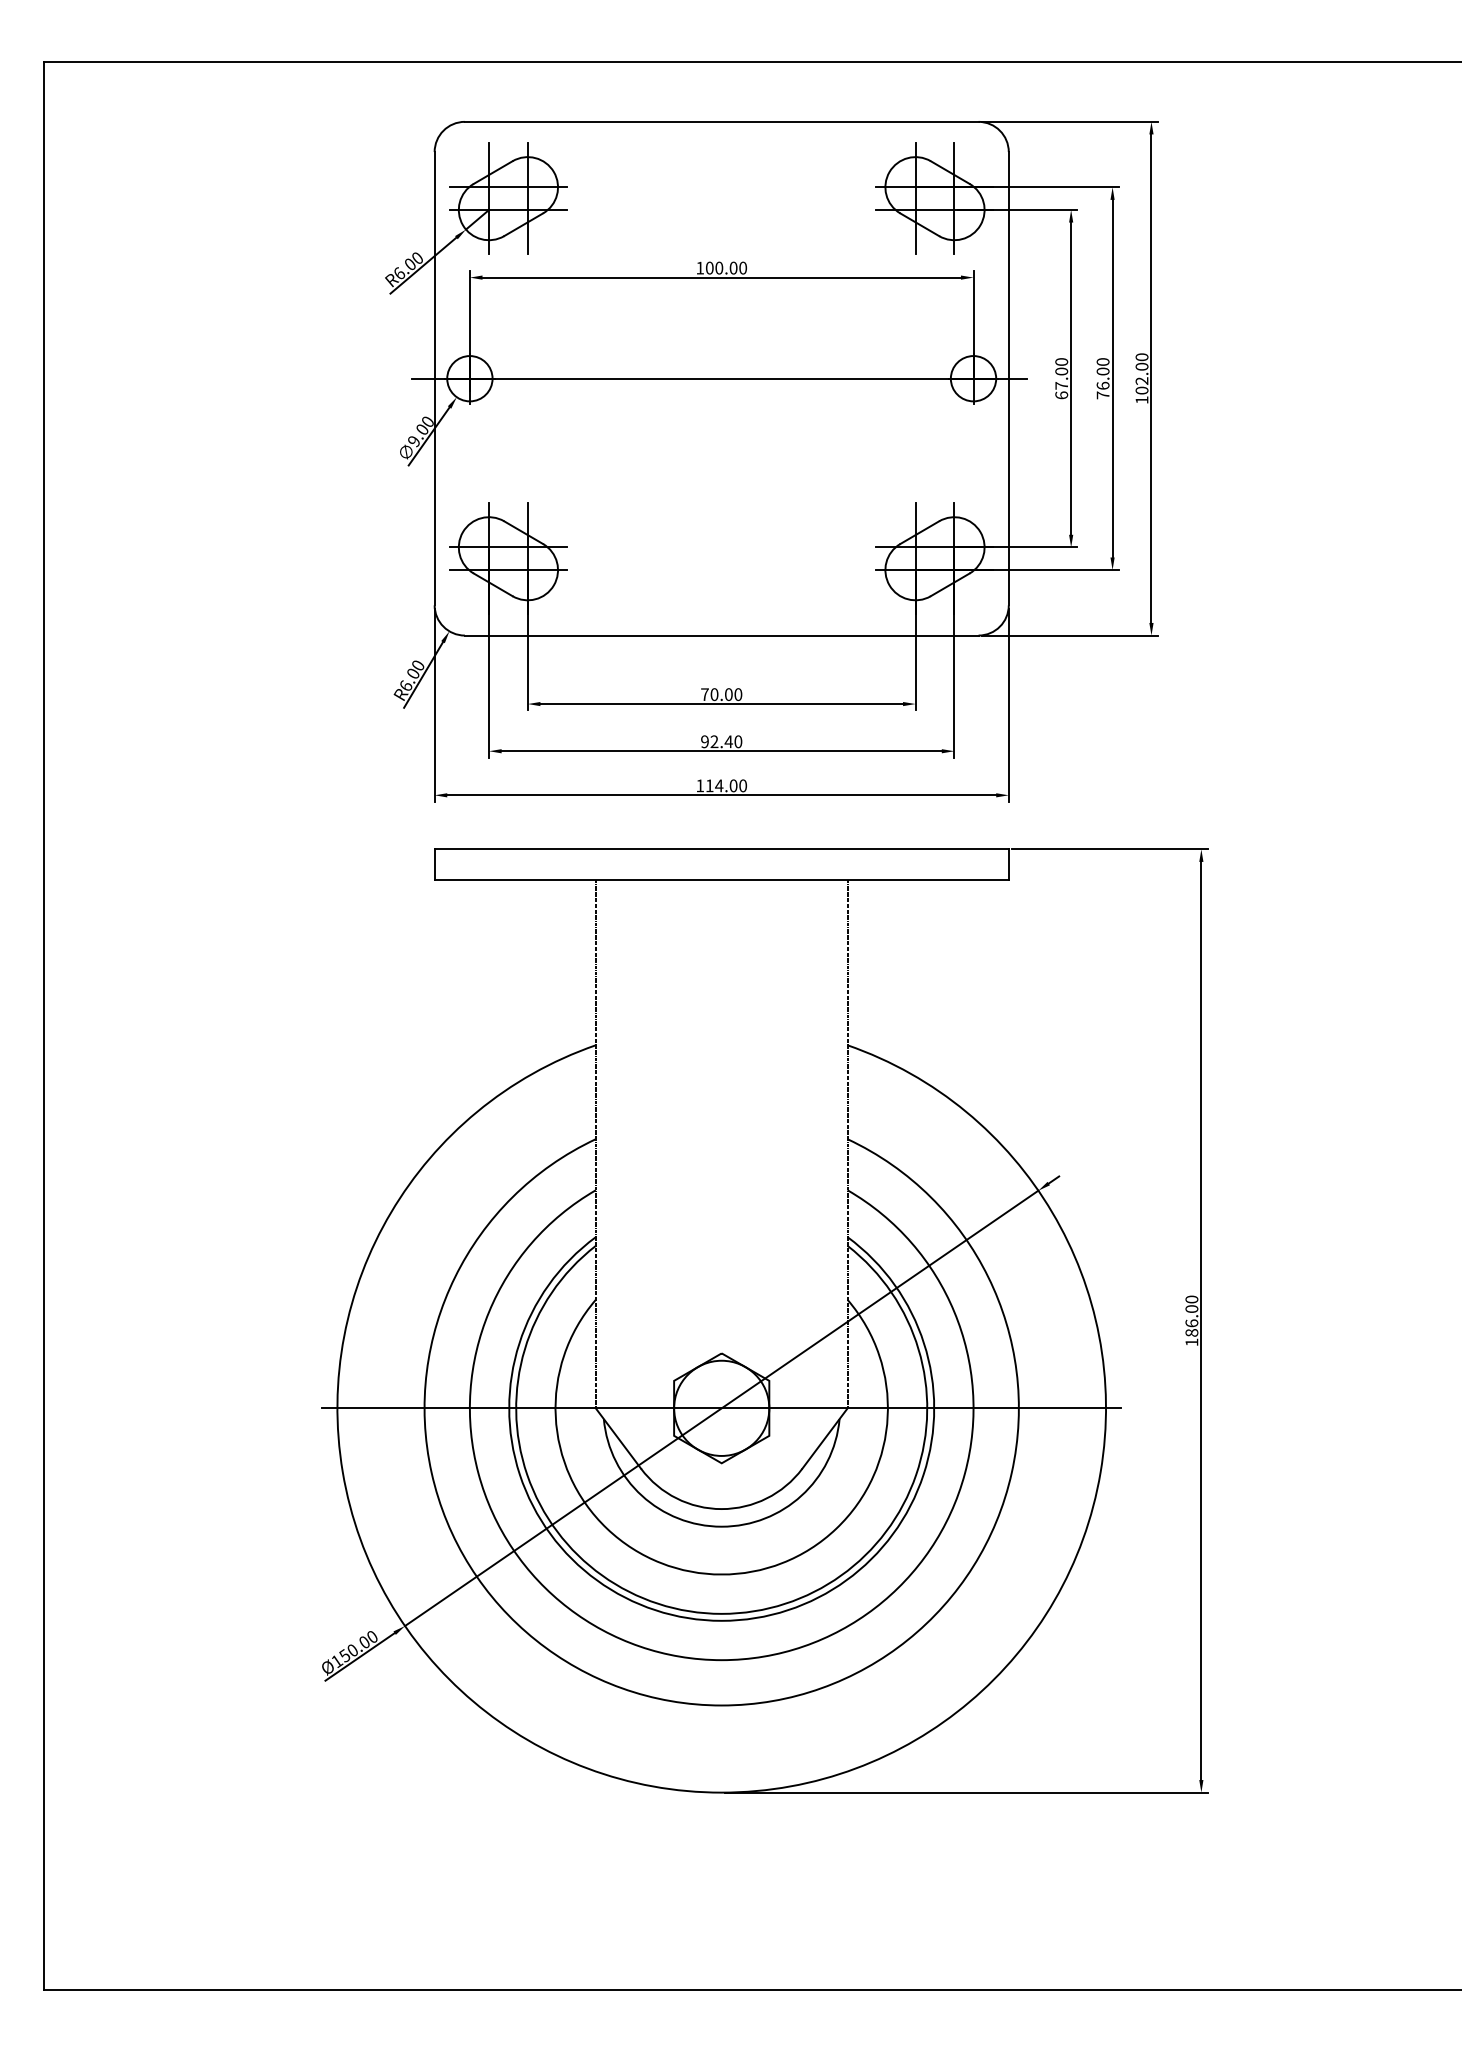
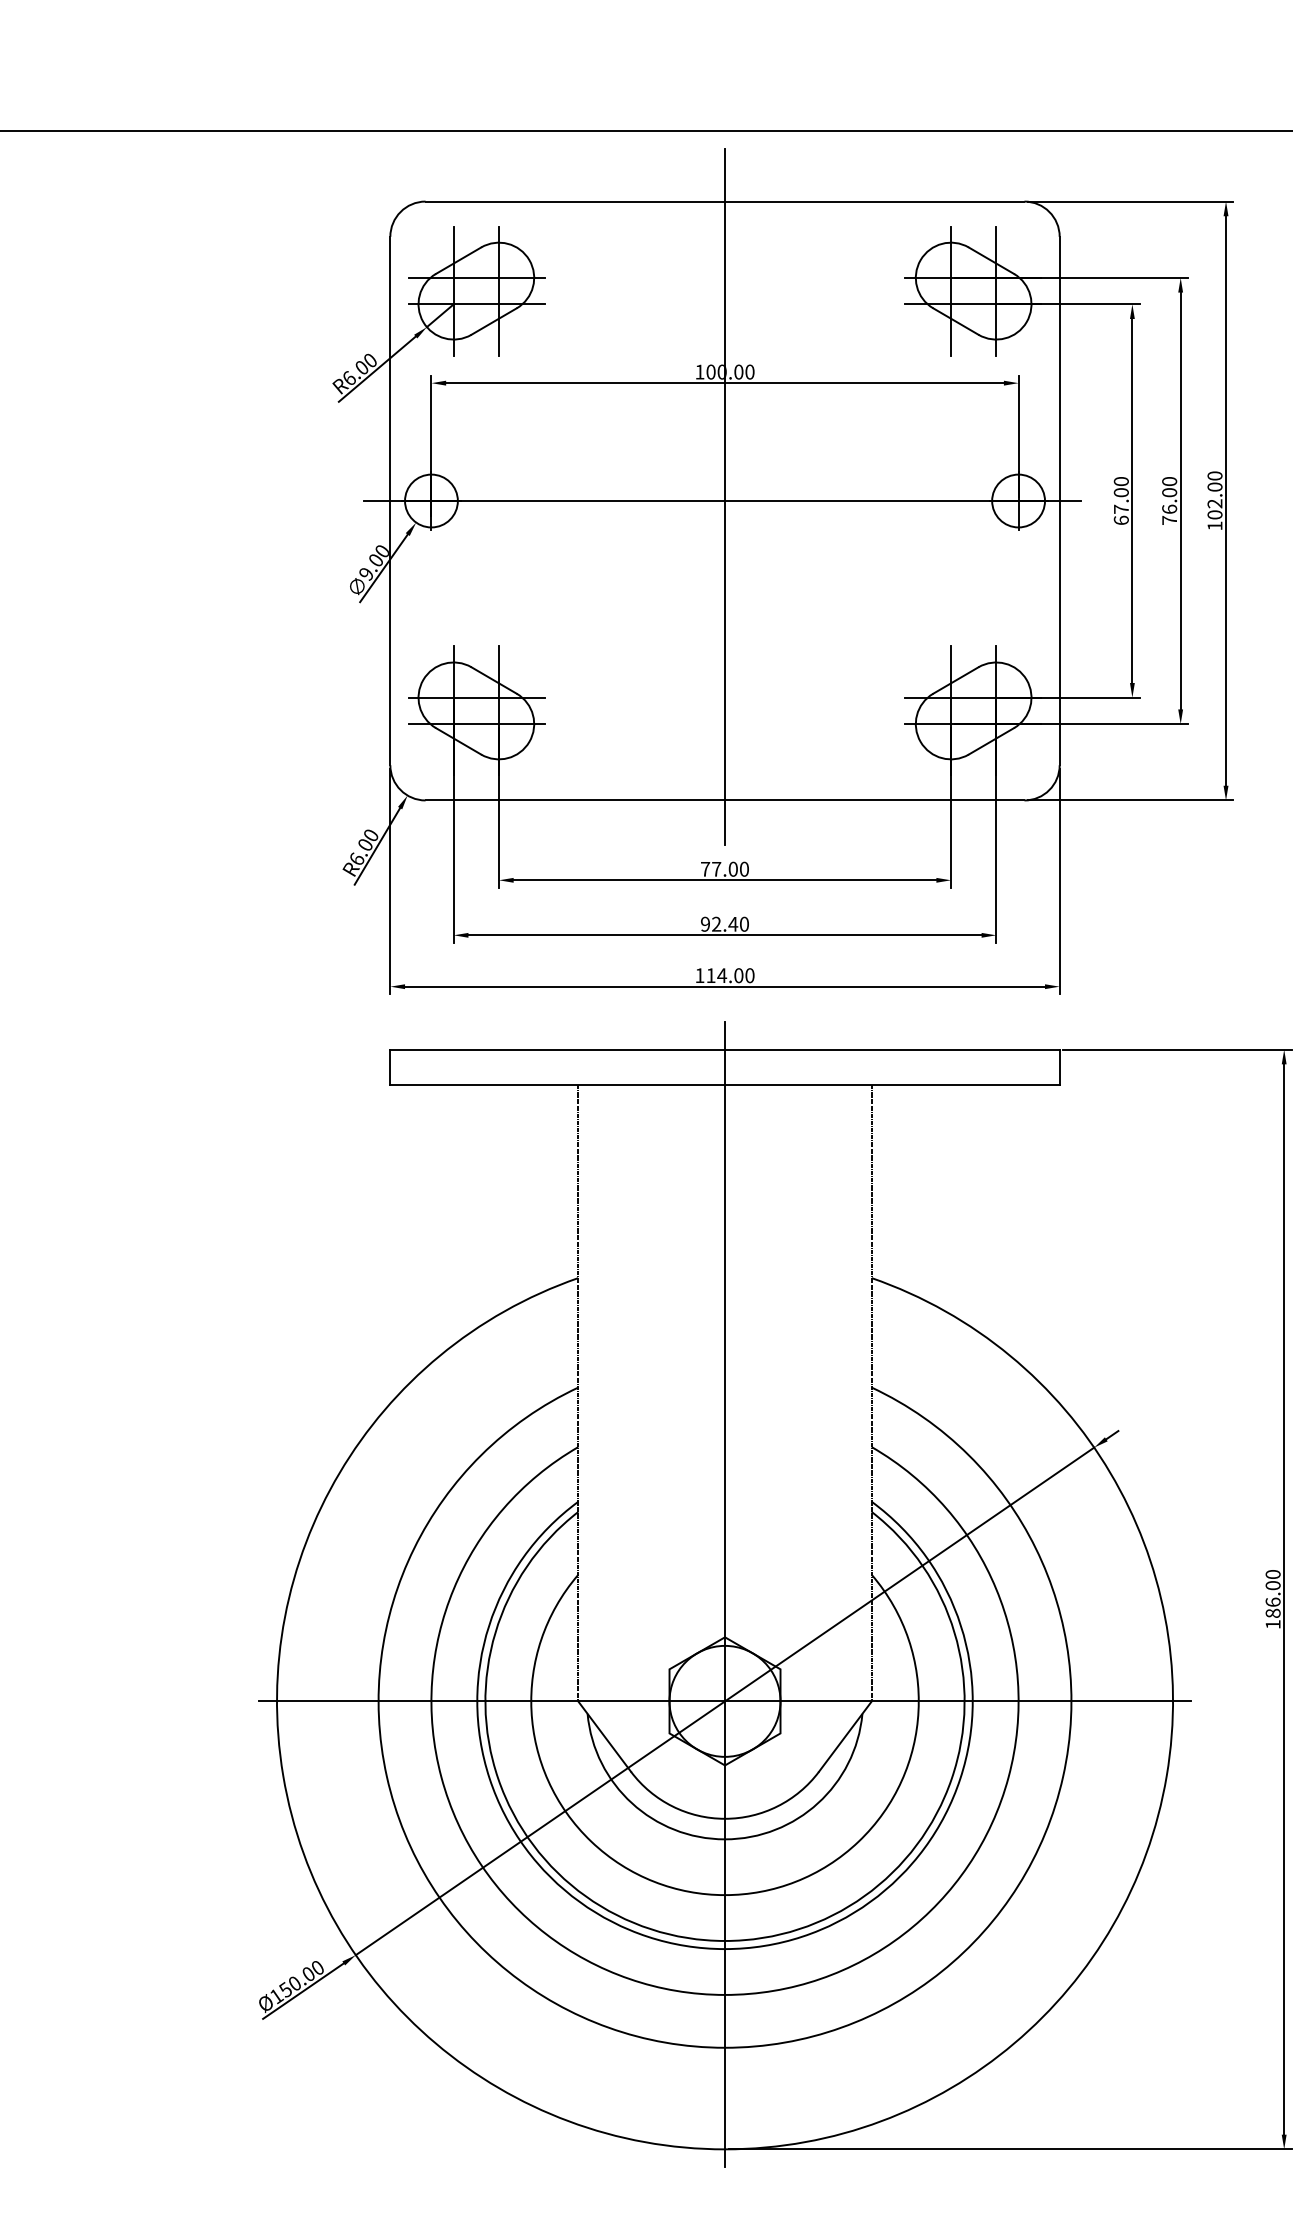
line: (721, 374) -> (724, 496), added
text: (714, 694) -> (716, 869), 70.00 -> 77.00
line: (721, 1316) -> (724, 1594), added

